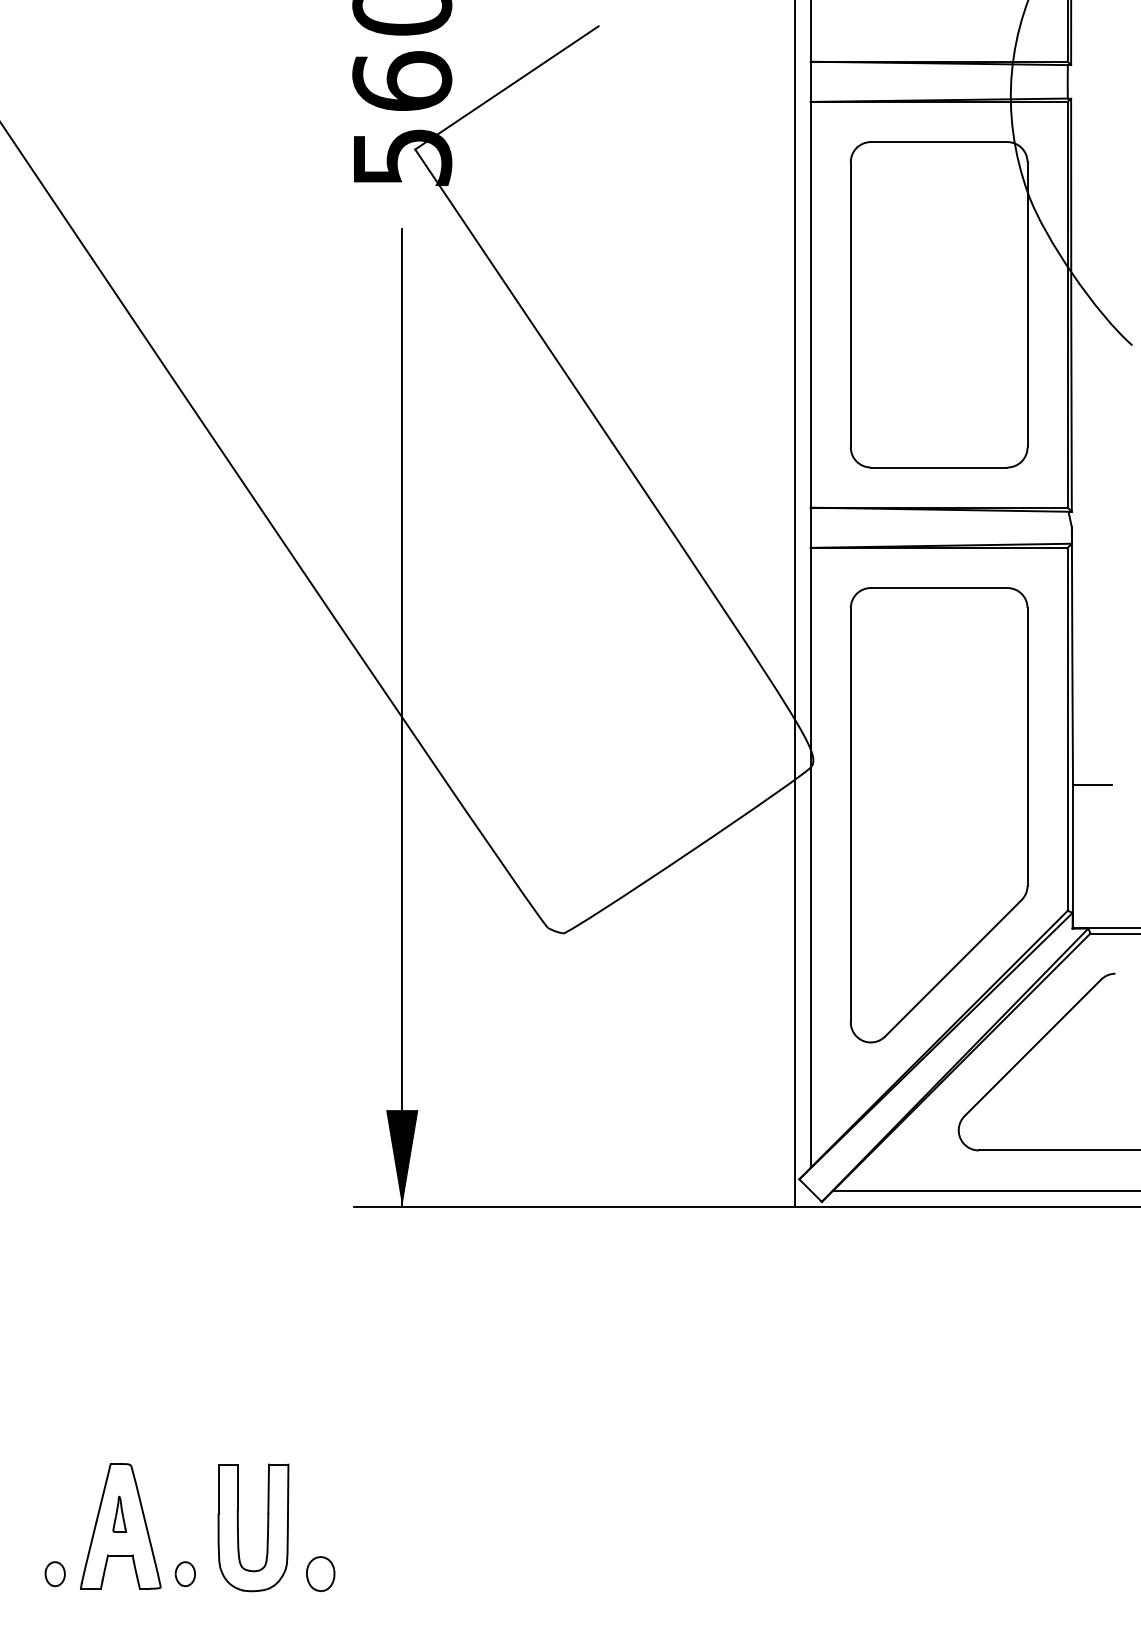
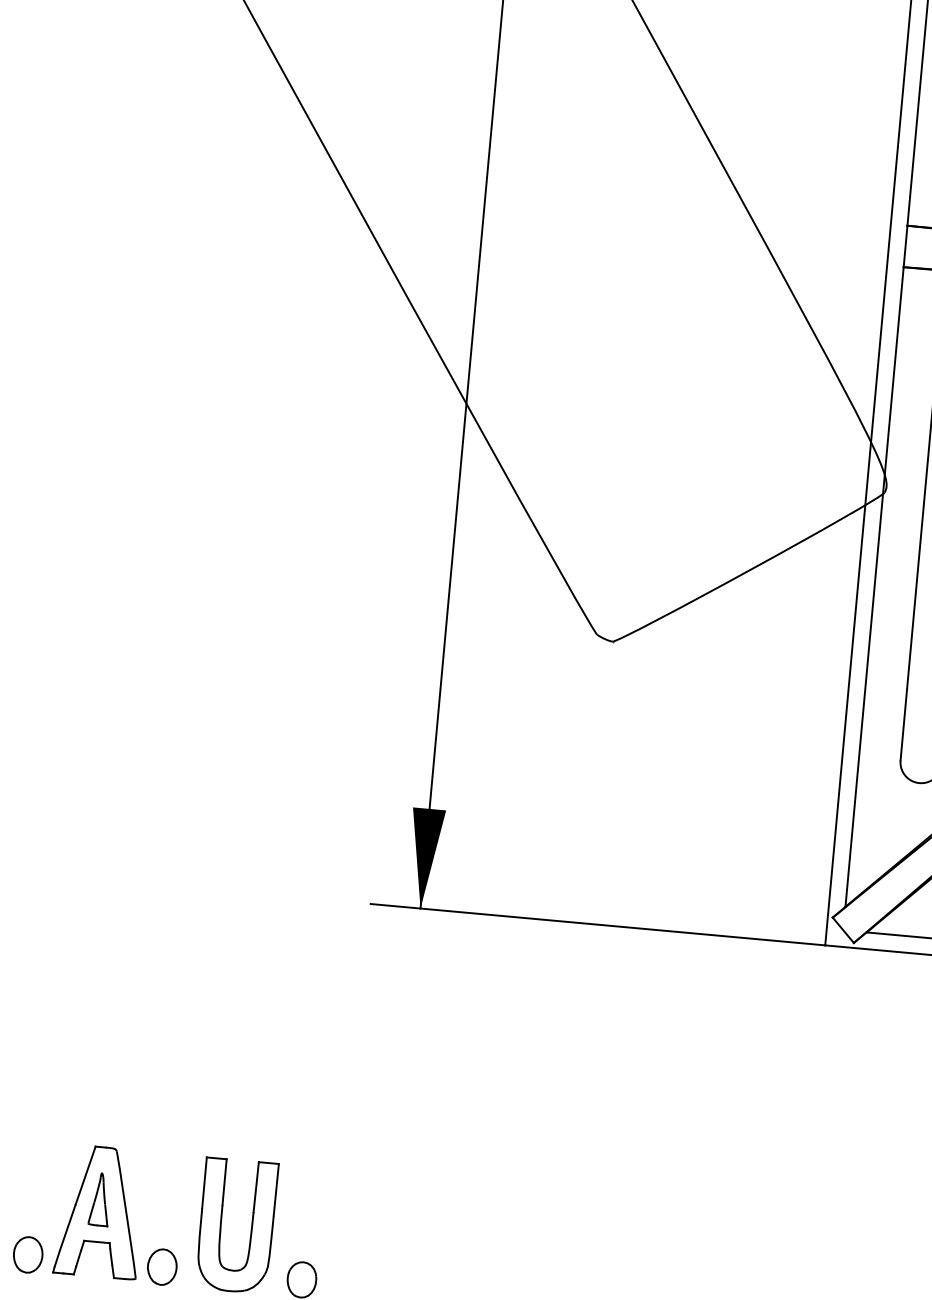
part: (119, 1514) -> (99, 1199), size x1.43
part: (54, 1574) -> (27, 1255), size x1.43
part: (185, 1574) -> (162, 1267), size x1.43

